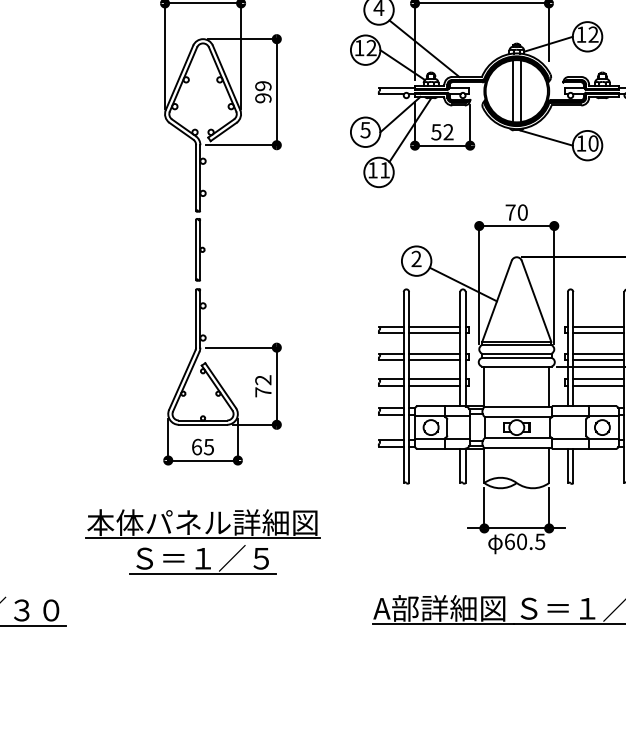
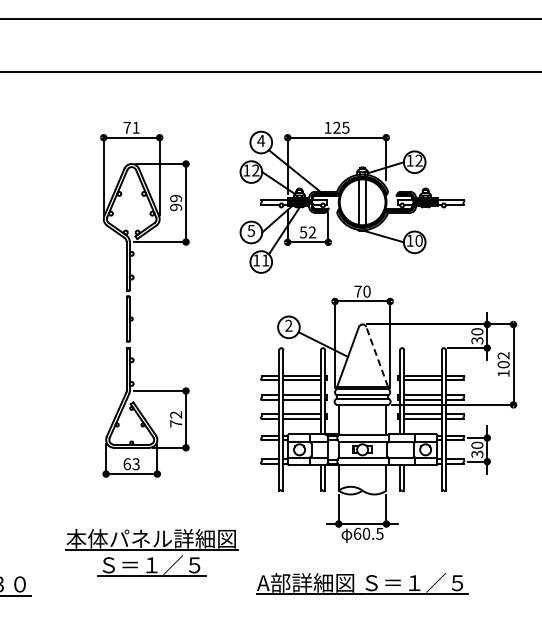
line: (536, 300) -> (377, 356), solid -> dashed
text: (208, 446) -> (135, 463), 65 -> 63
part: (202, 541) -> (151, 552), moved

